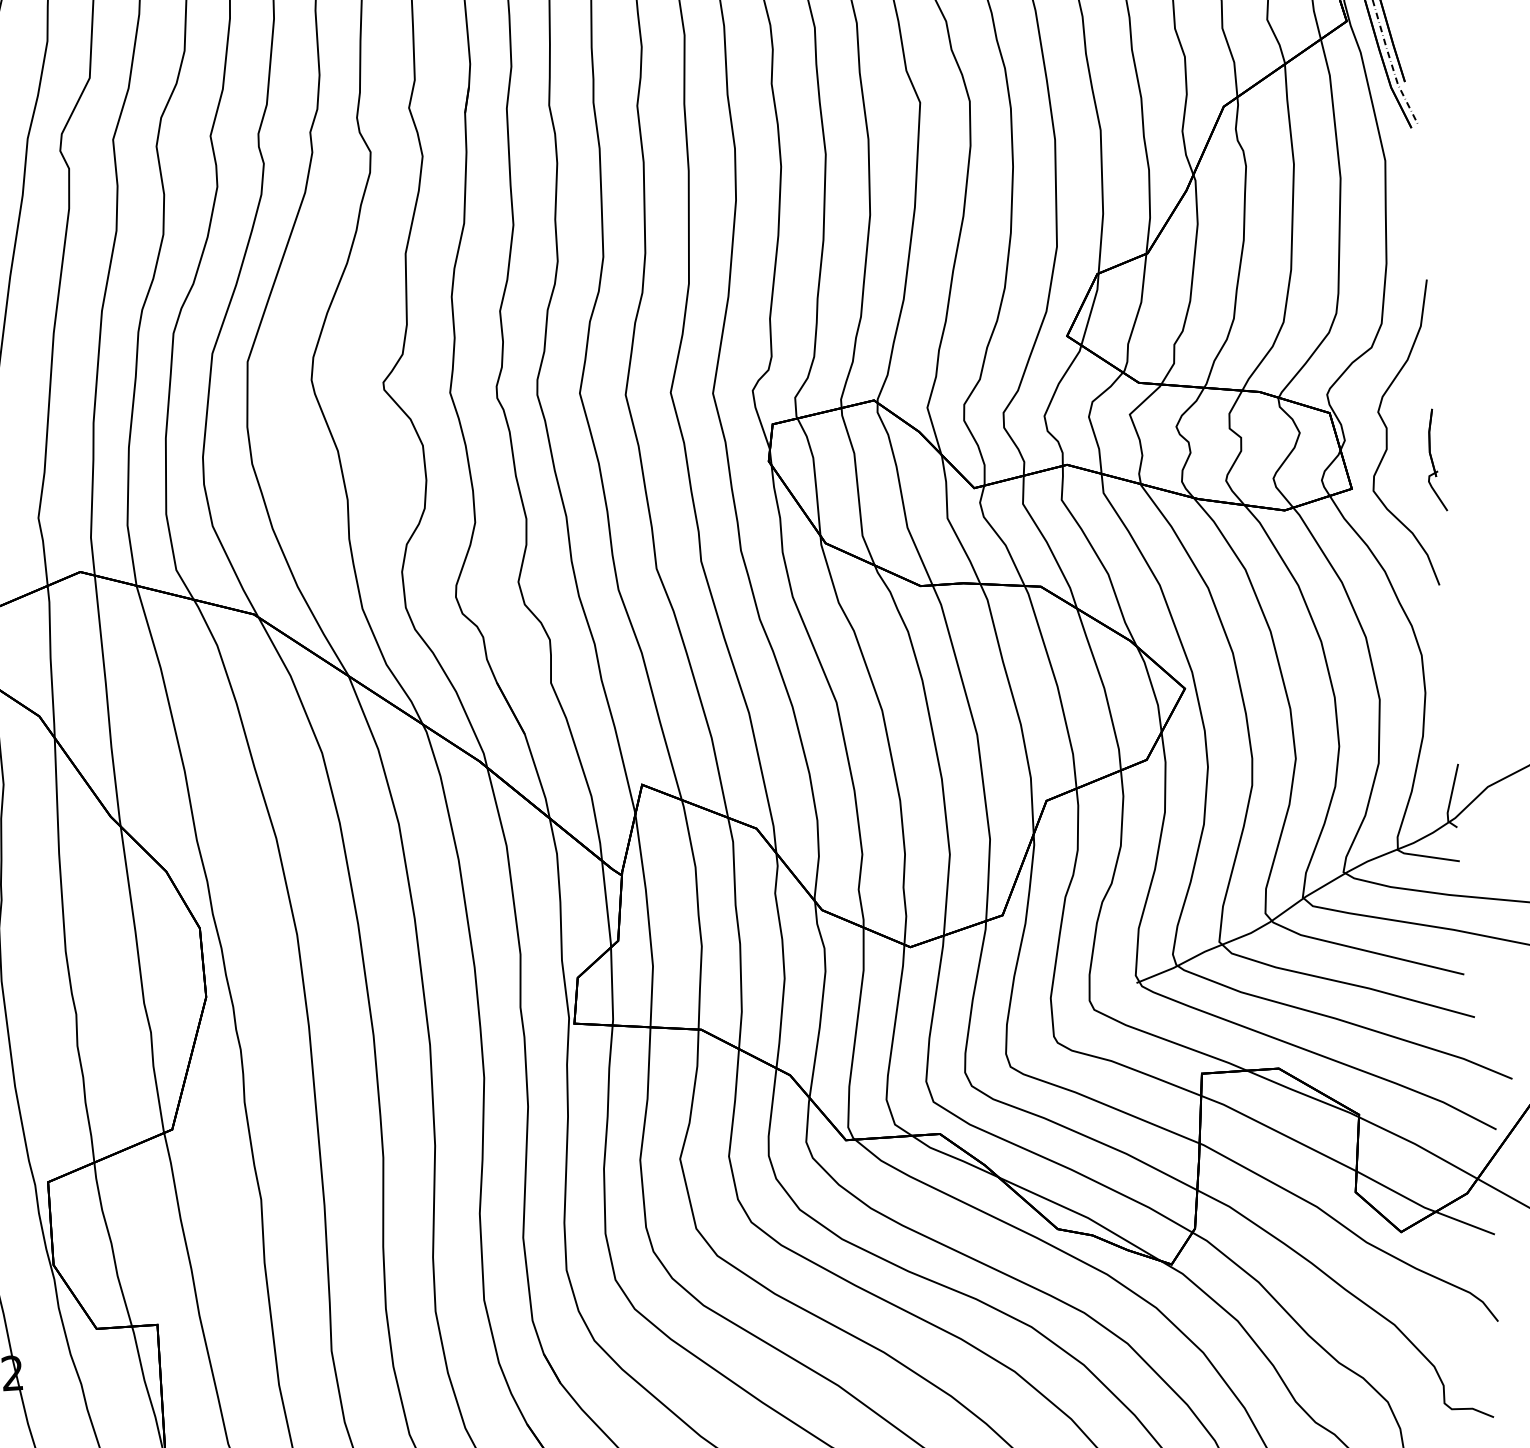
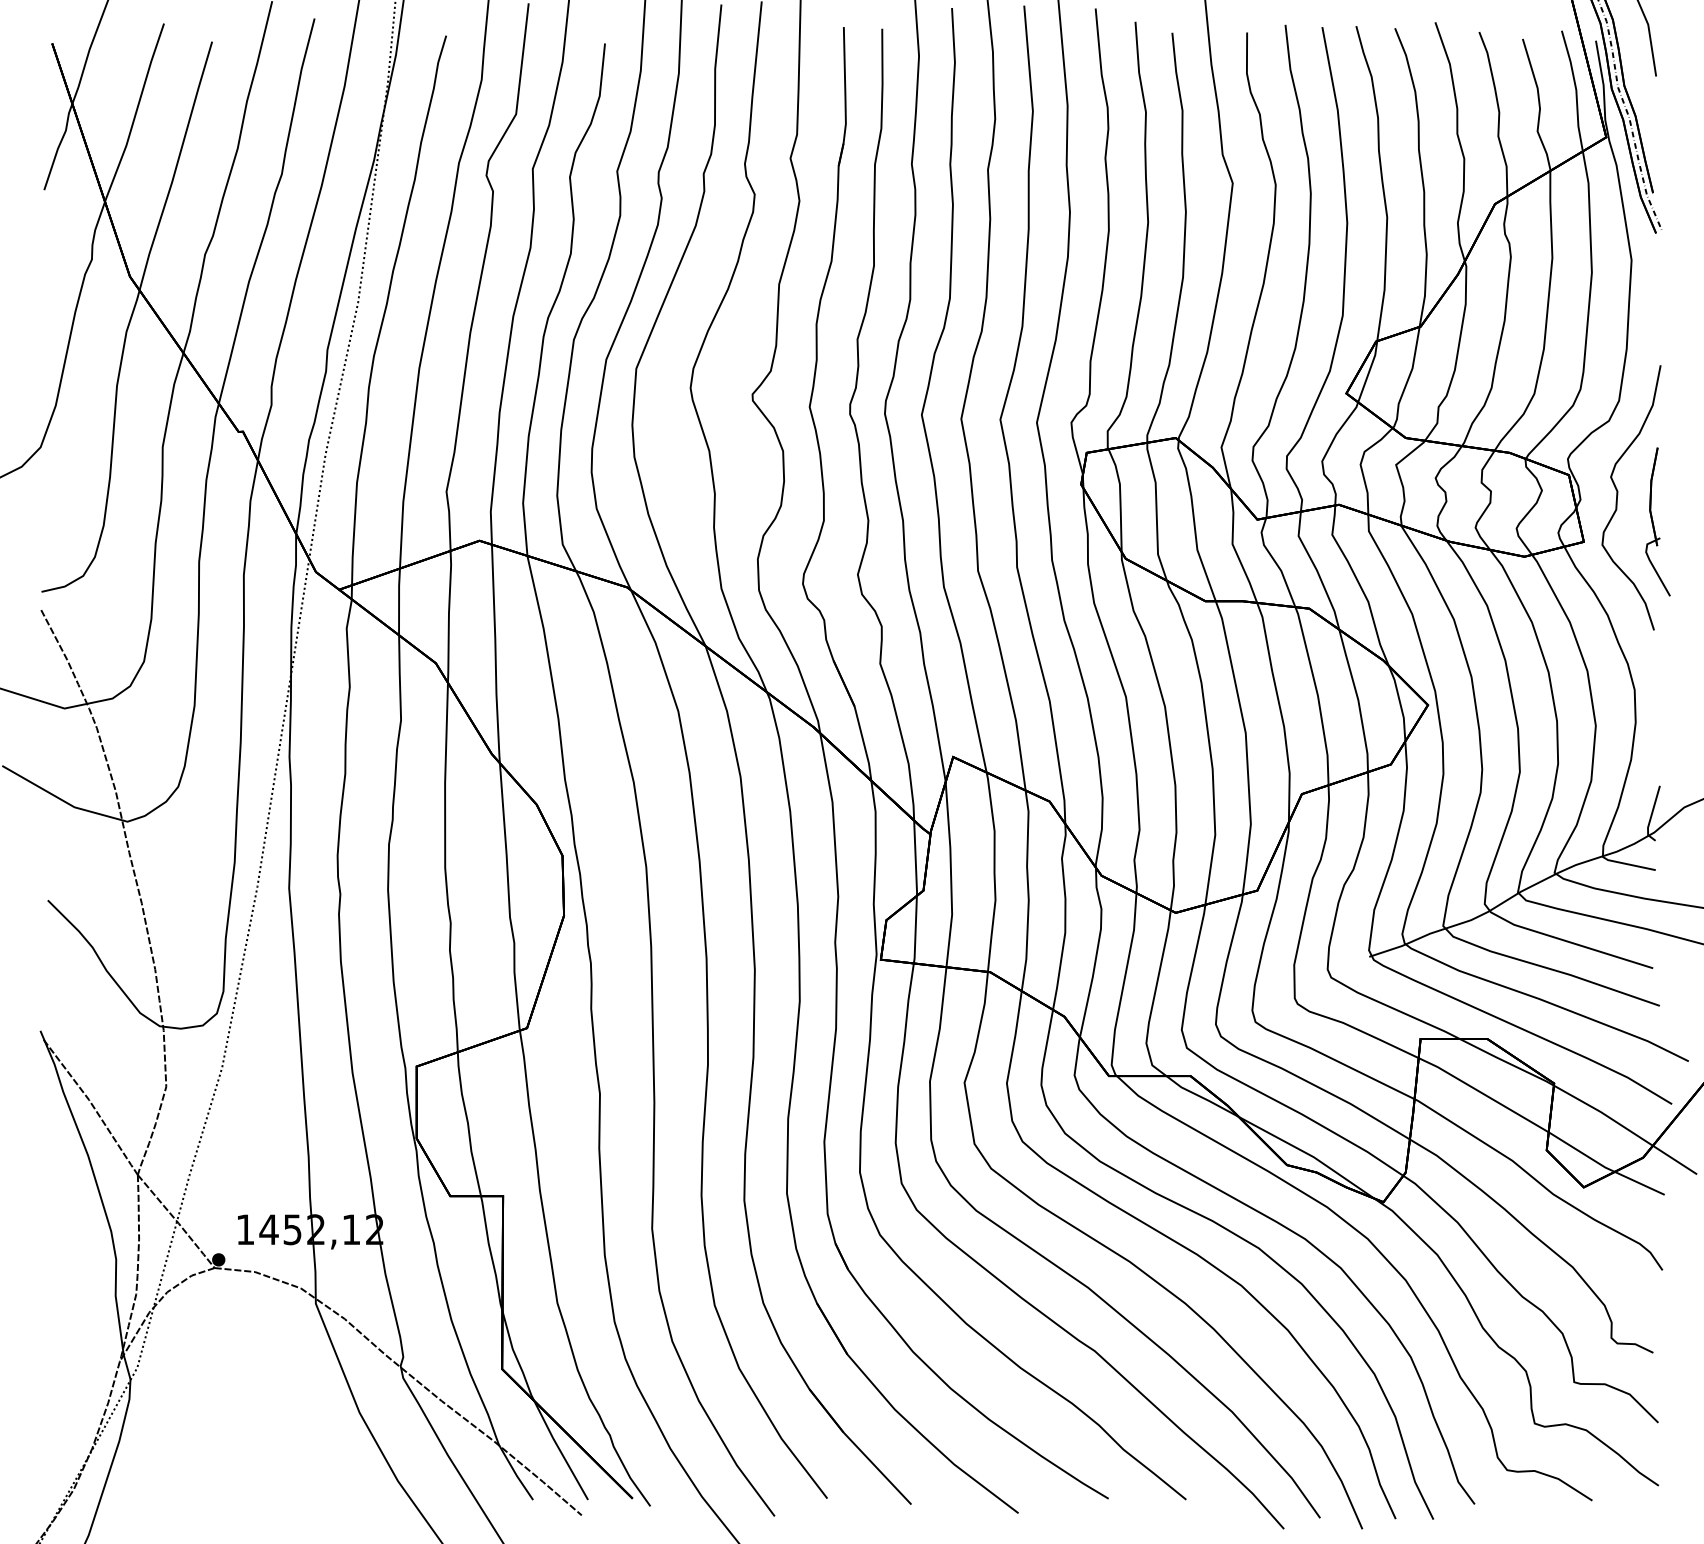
part: (1435, 459) -> (1657, 521), size x1.67

